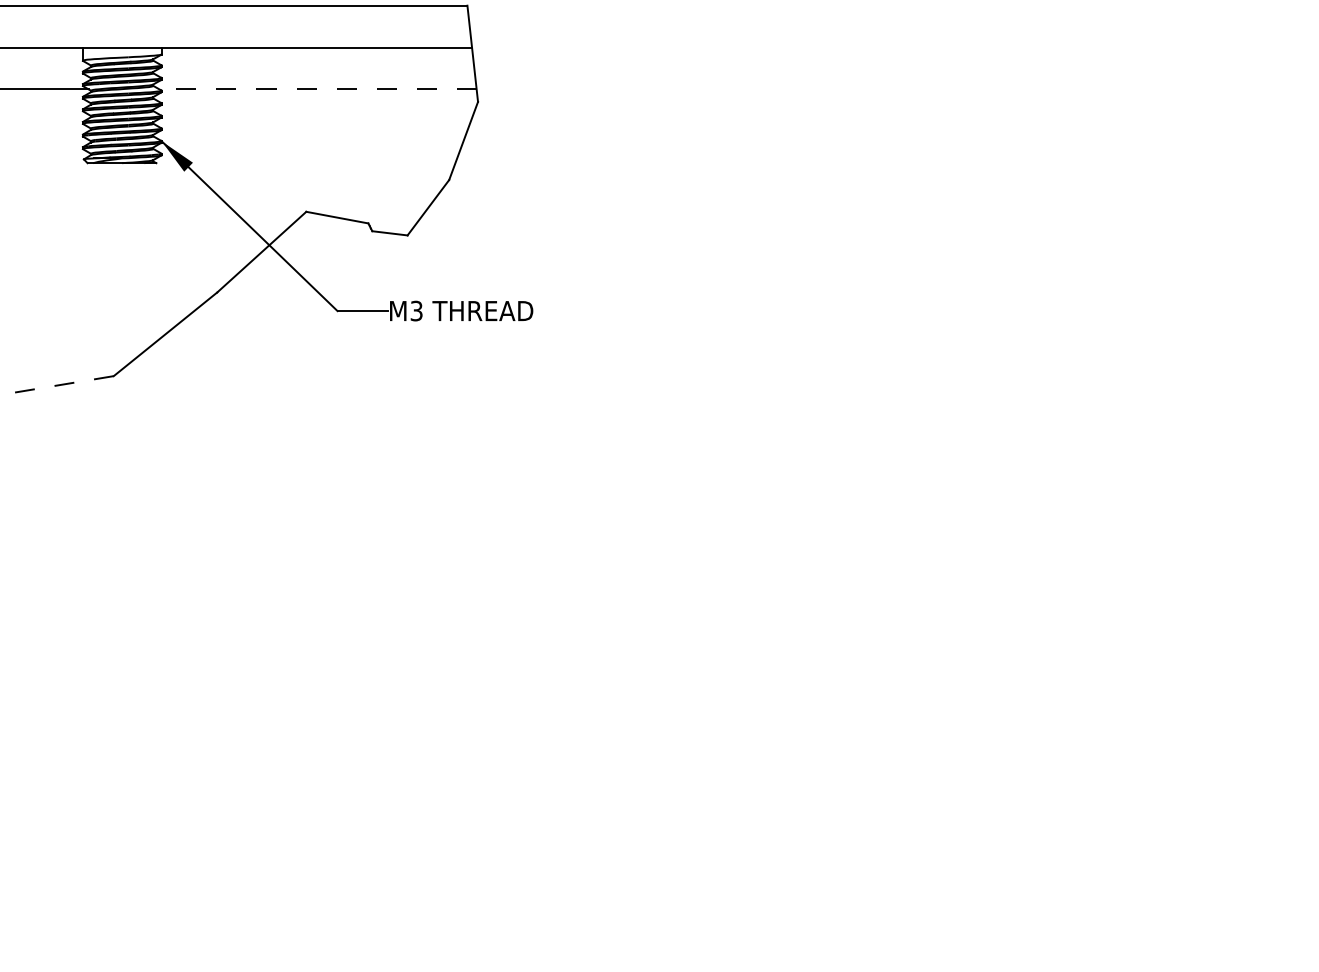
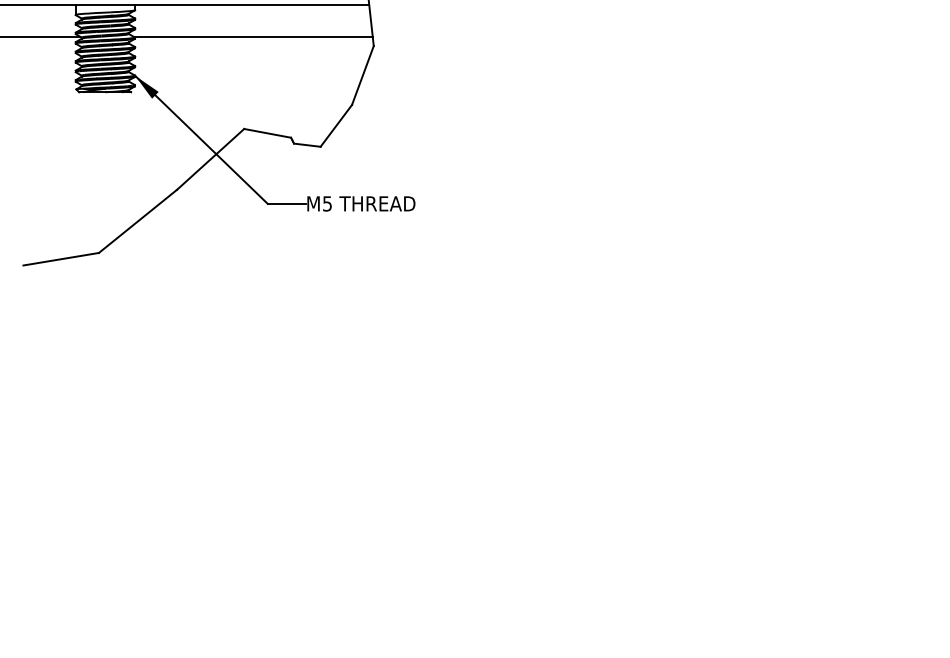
line: (318, 89) -> (253, 36), dashed -> solid
text: (416, 310) -> (327, 203), M3 -> M5
line: (63, 384) -> (61, 259), dashed -> solid

